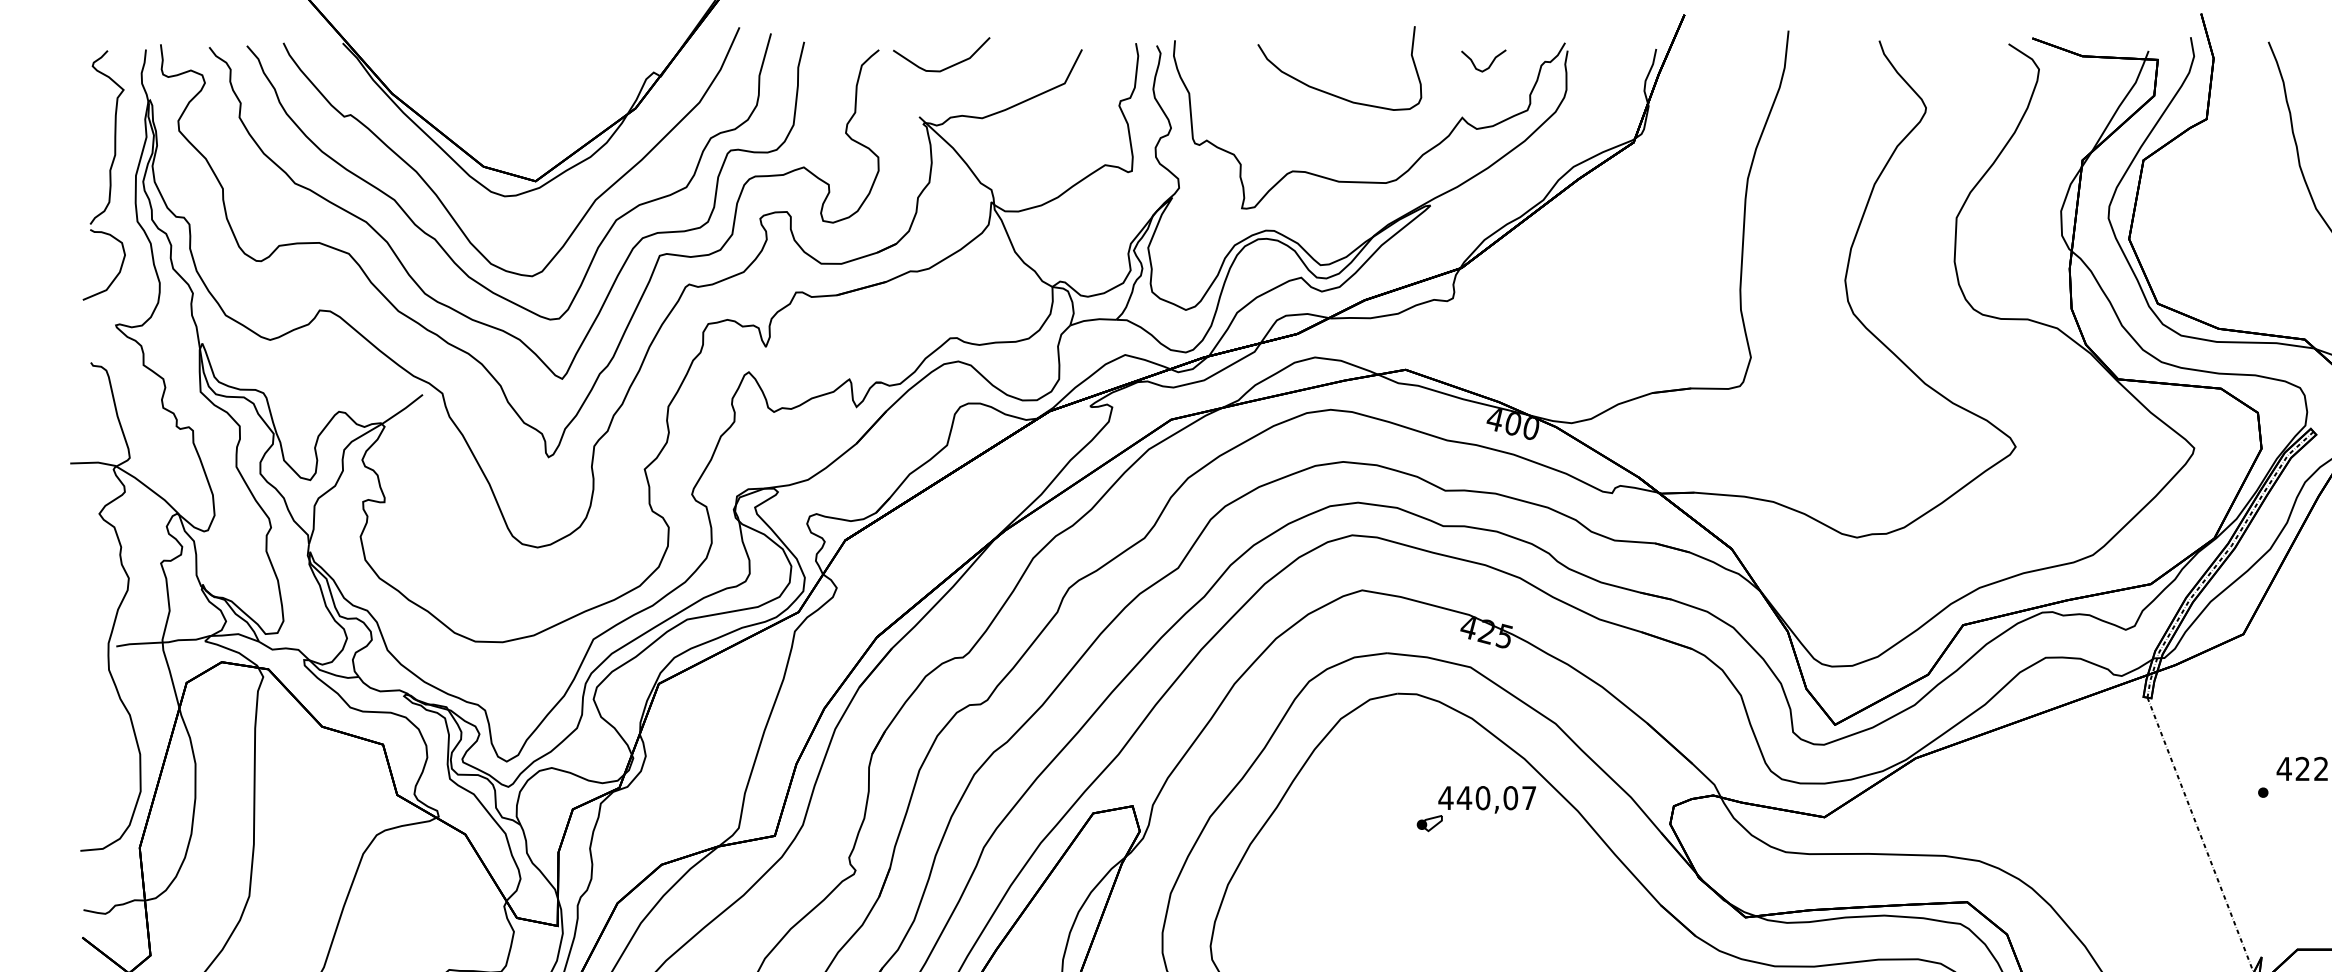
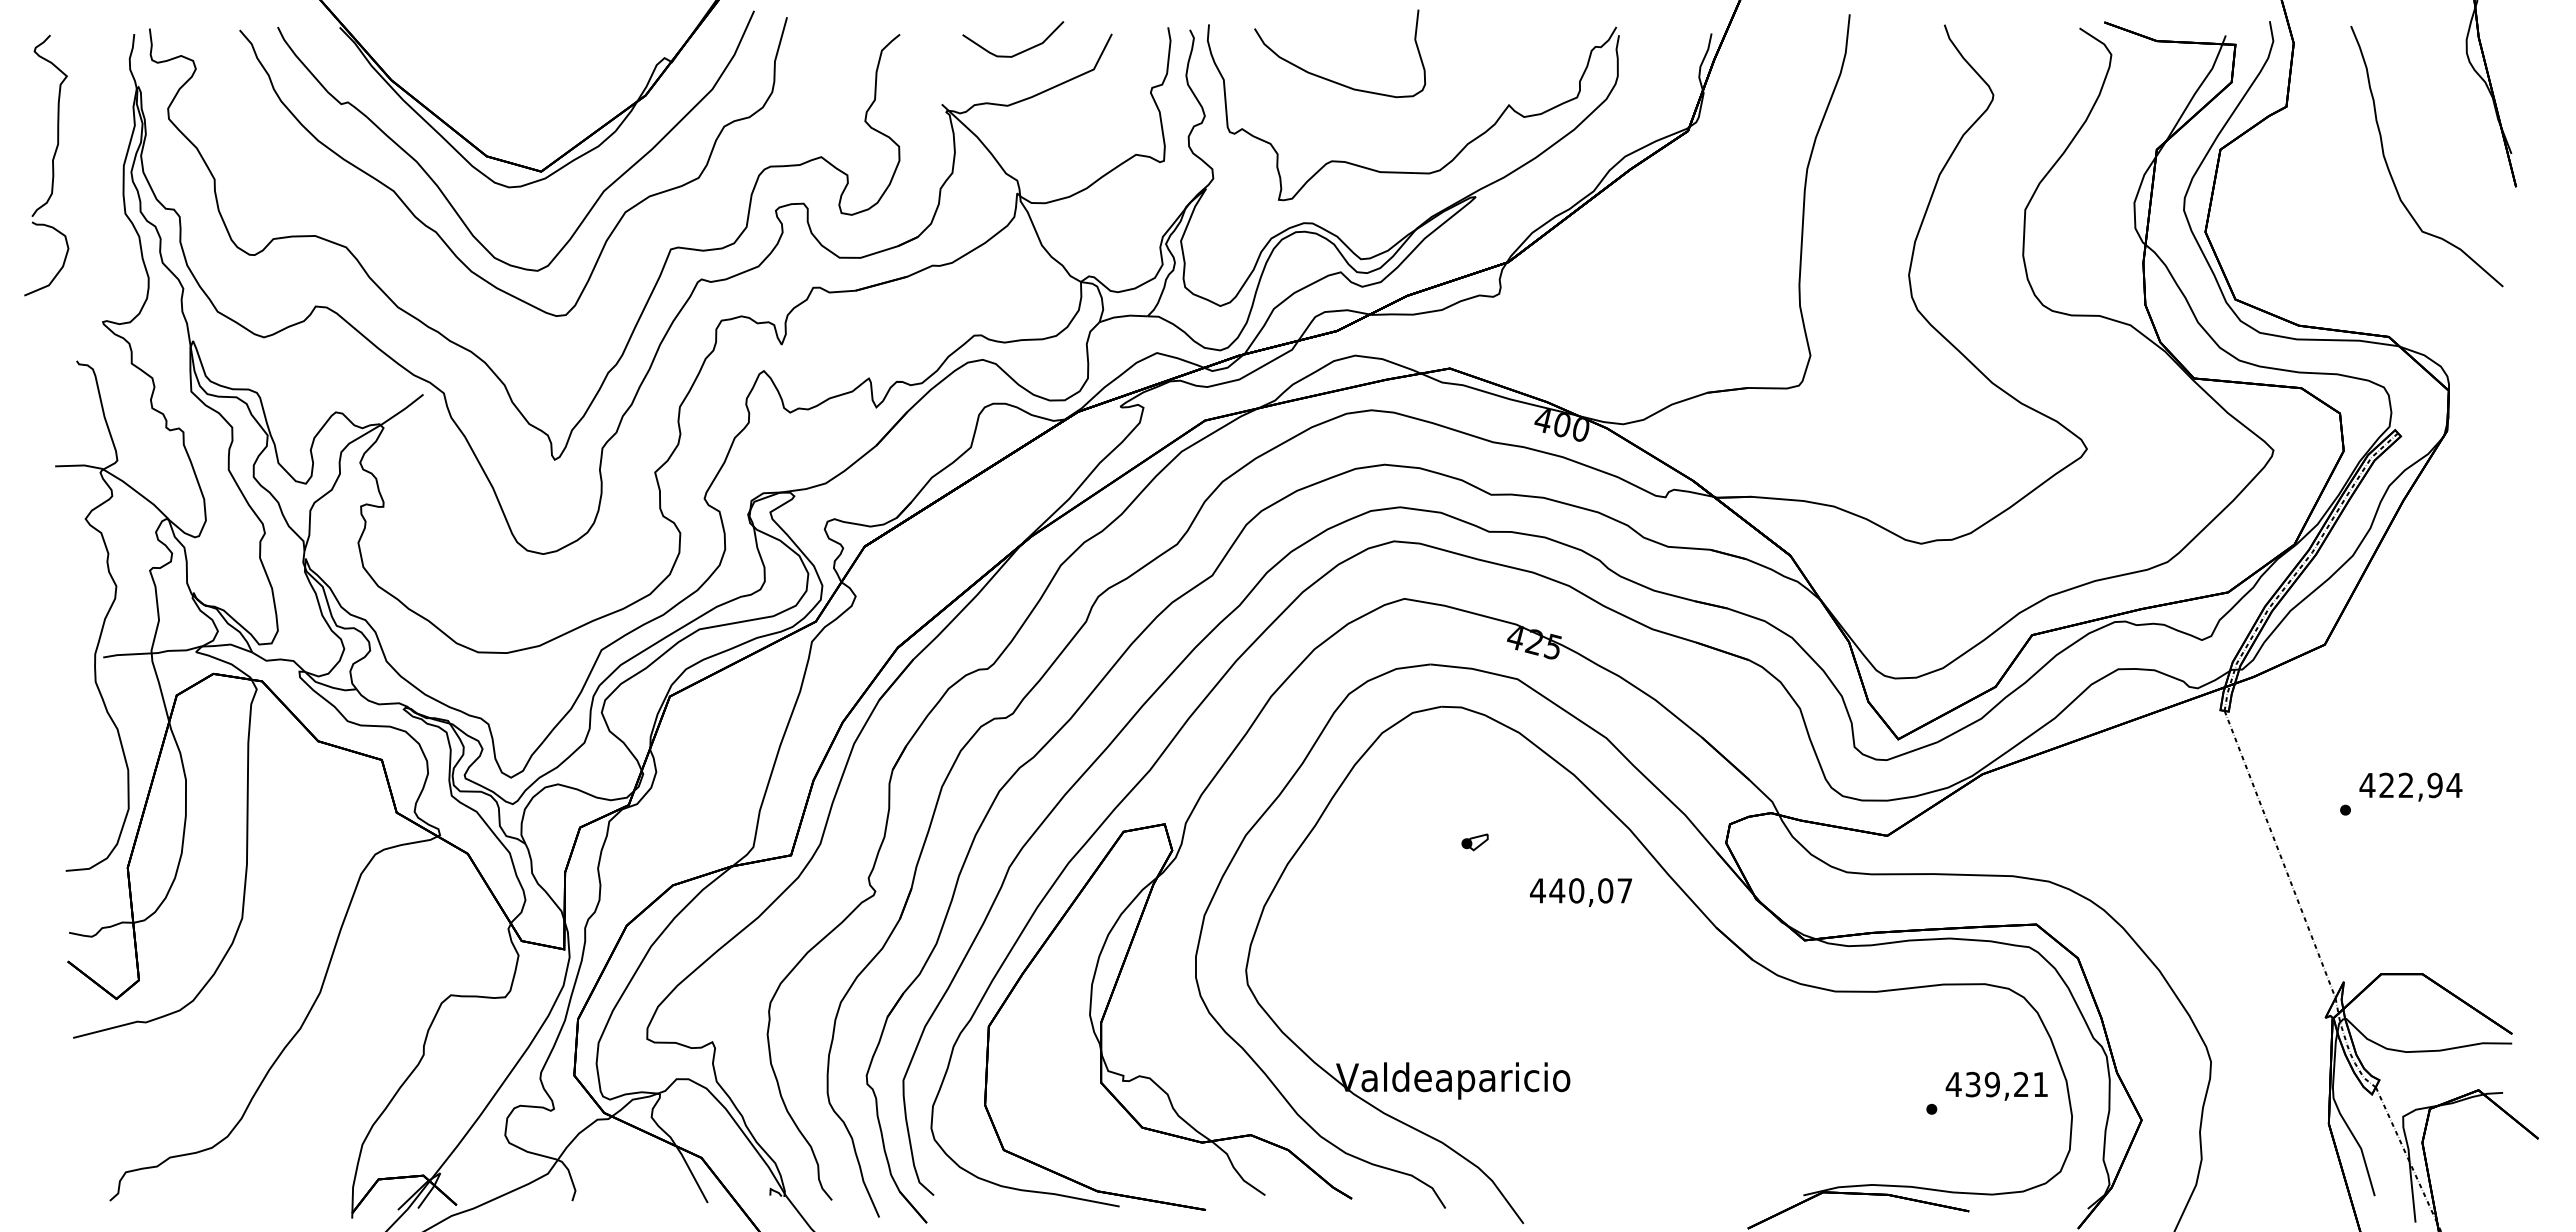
curve: (1490, 63) -> (1538, 48), removed
curve: (946, 67) -> (1018, 52), moved
curve: (1330, 93) -> (1330, 79), moved
part: (104, 175) -> (46, 165), moved
curve: (457, 310) -> (459, 306), removed
text: (1486, 799) -> (1580, 892), moved

